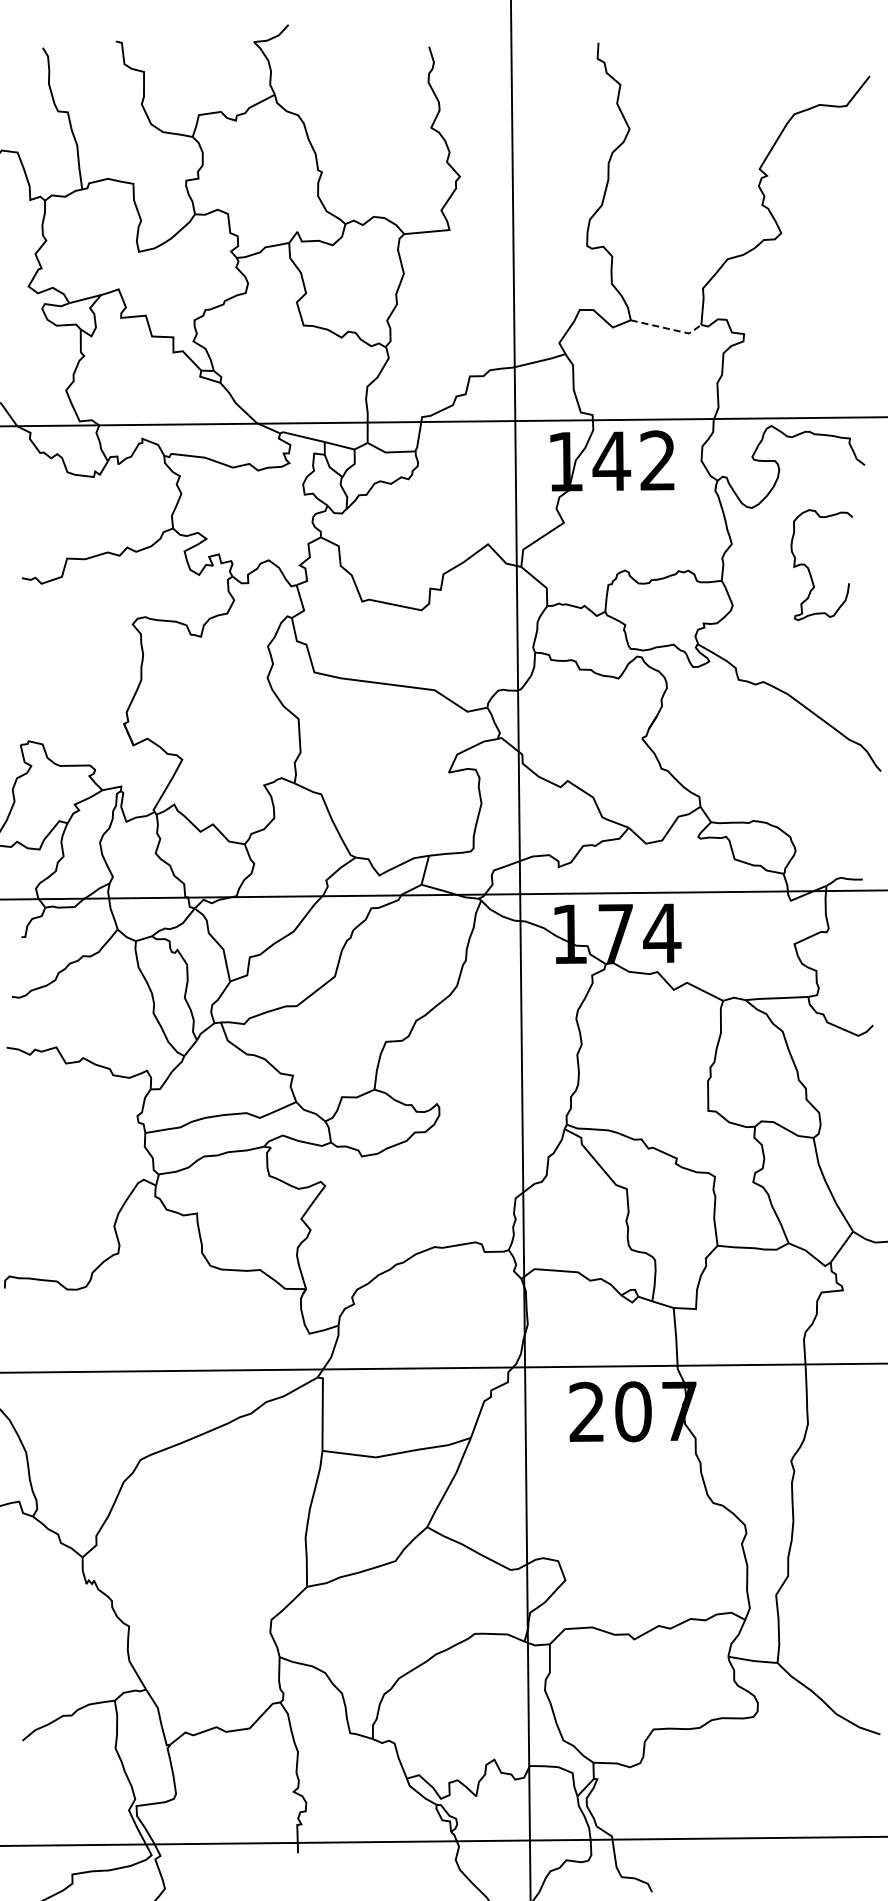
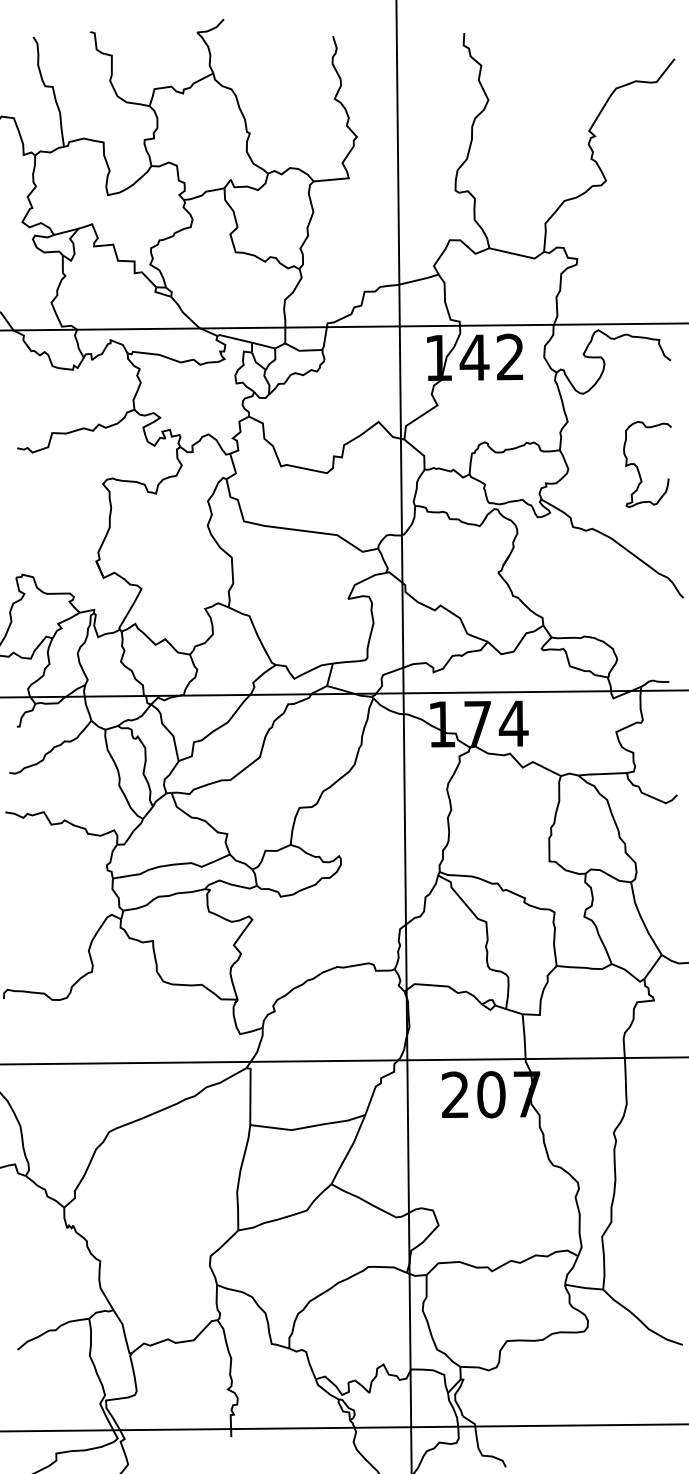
line: (667, 328) -> (517, 254), dashed -> solid
curve: (809, 568) -> (638, 467), moved

